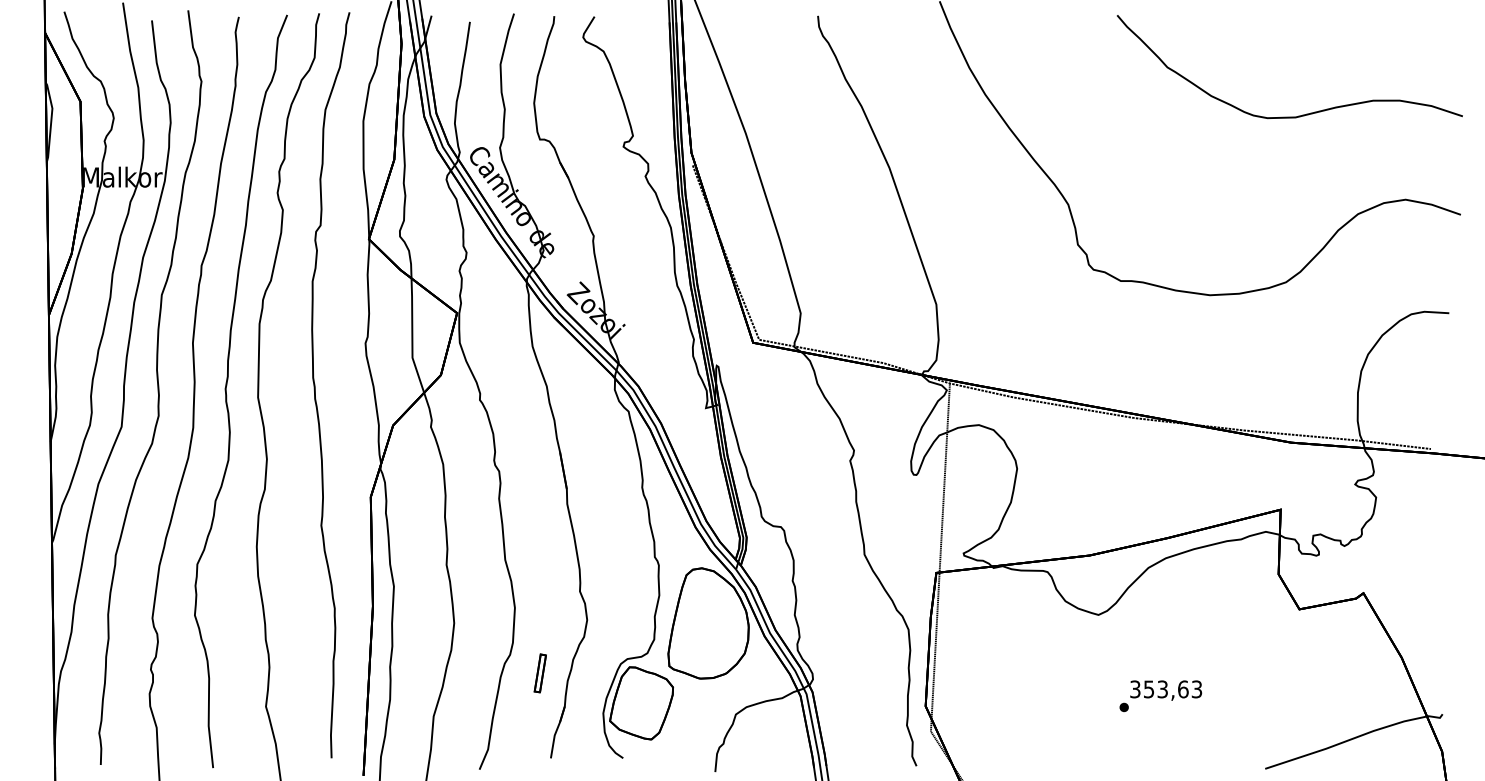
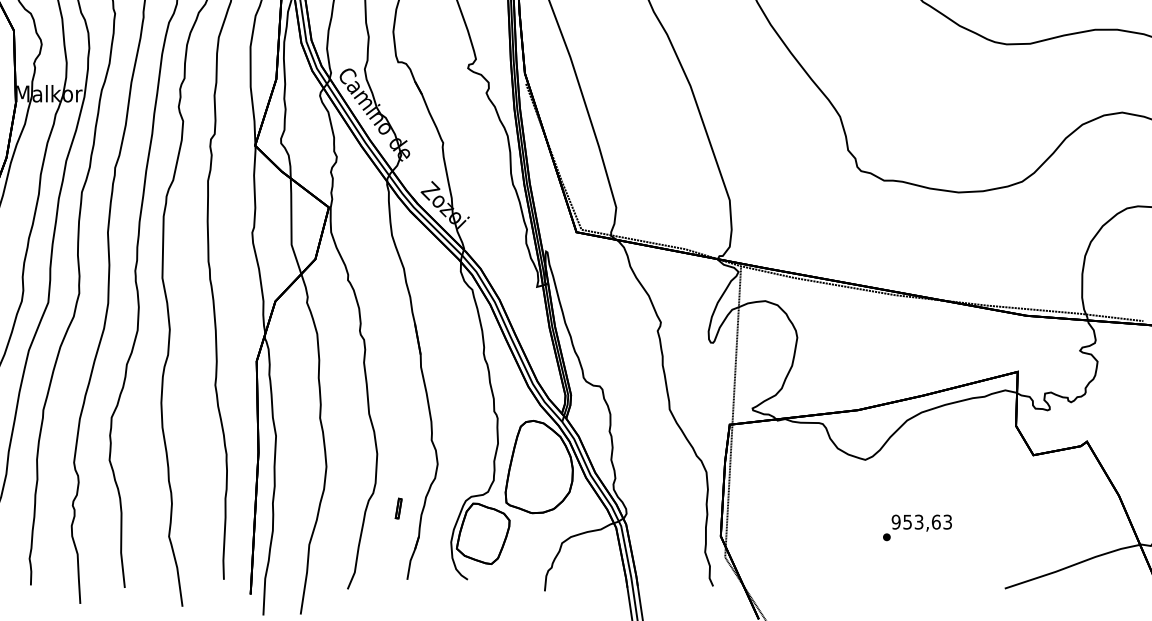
part: (540, 672) -> (398, 508), size x0.62
text: (1135, 689) -> (896, 522), 353,63 -> 953,63

